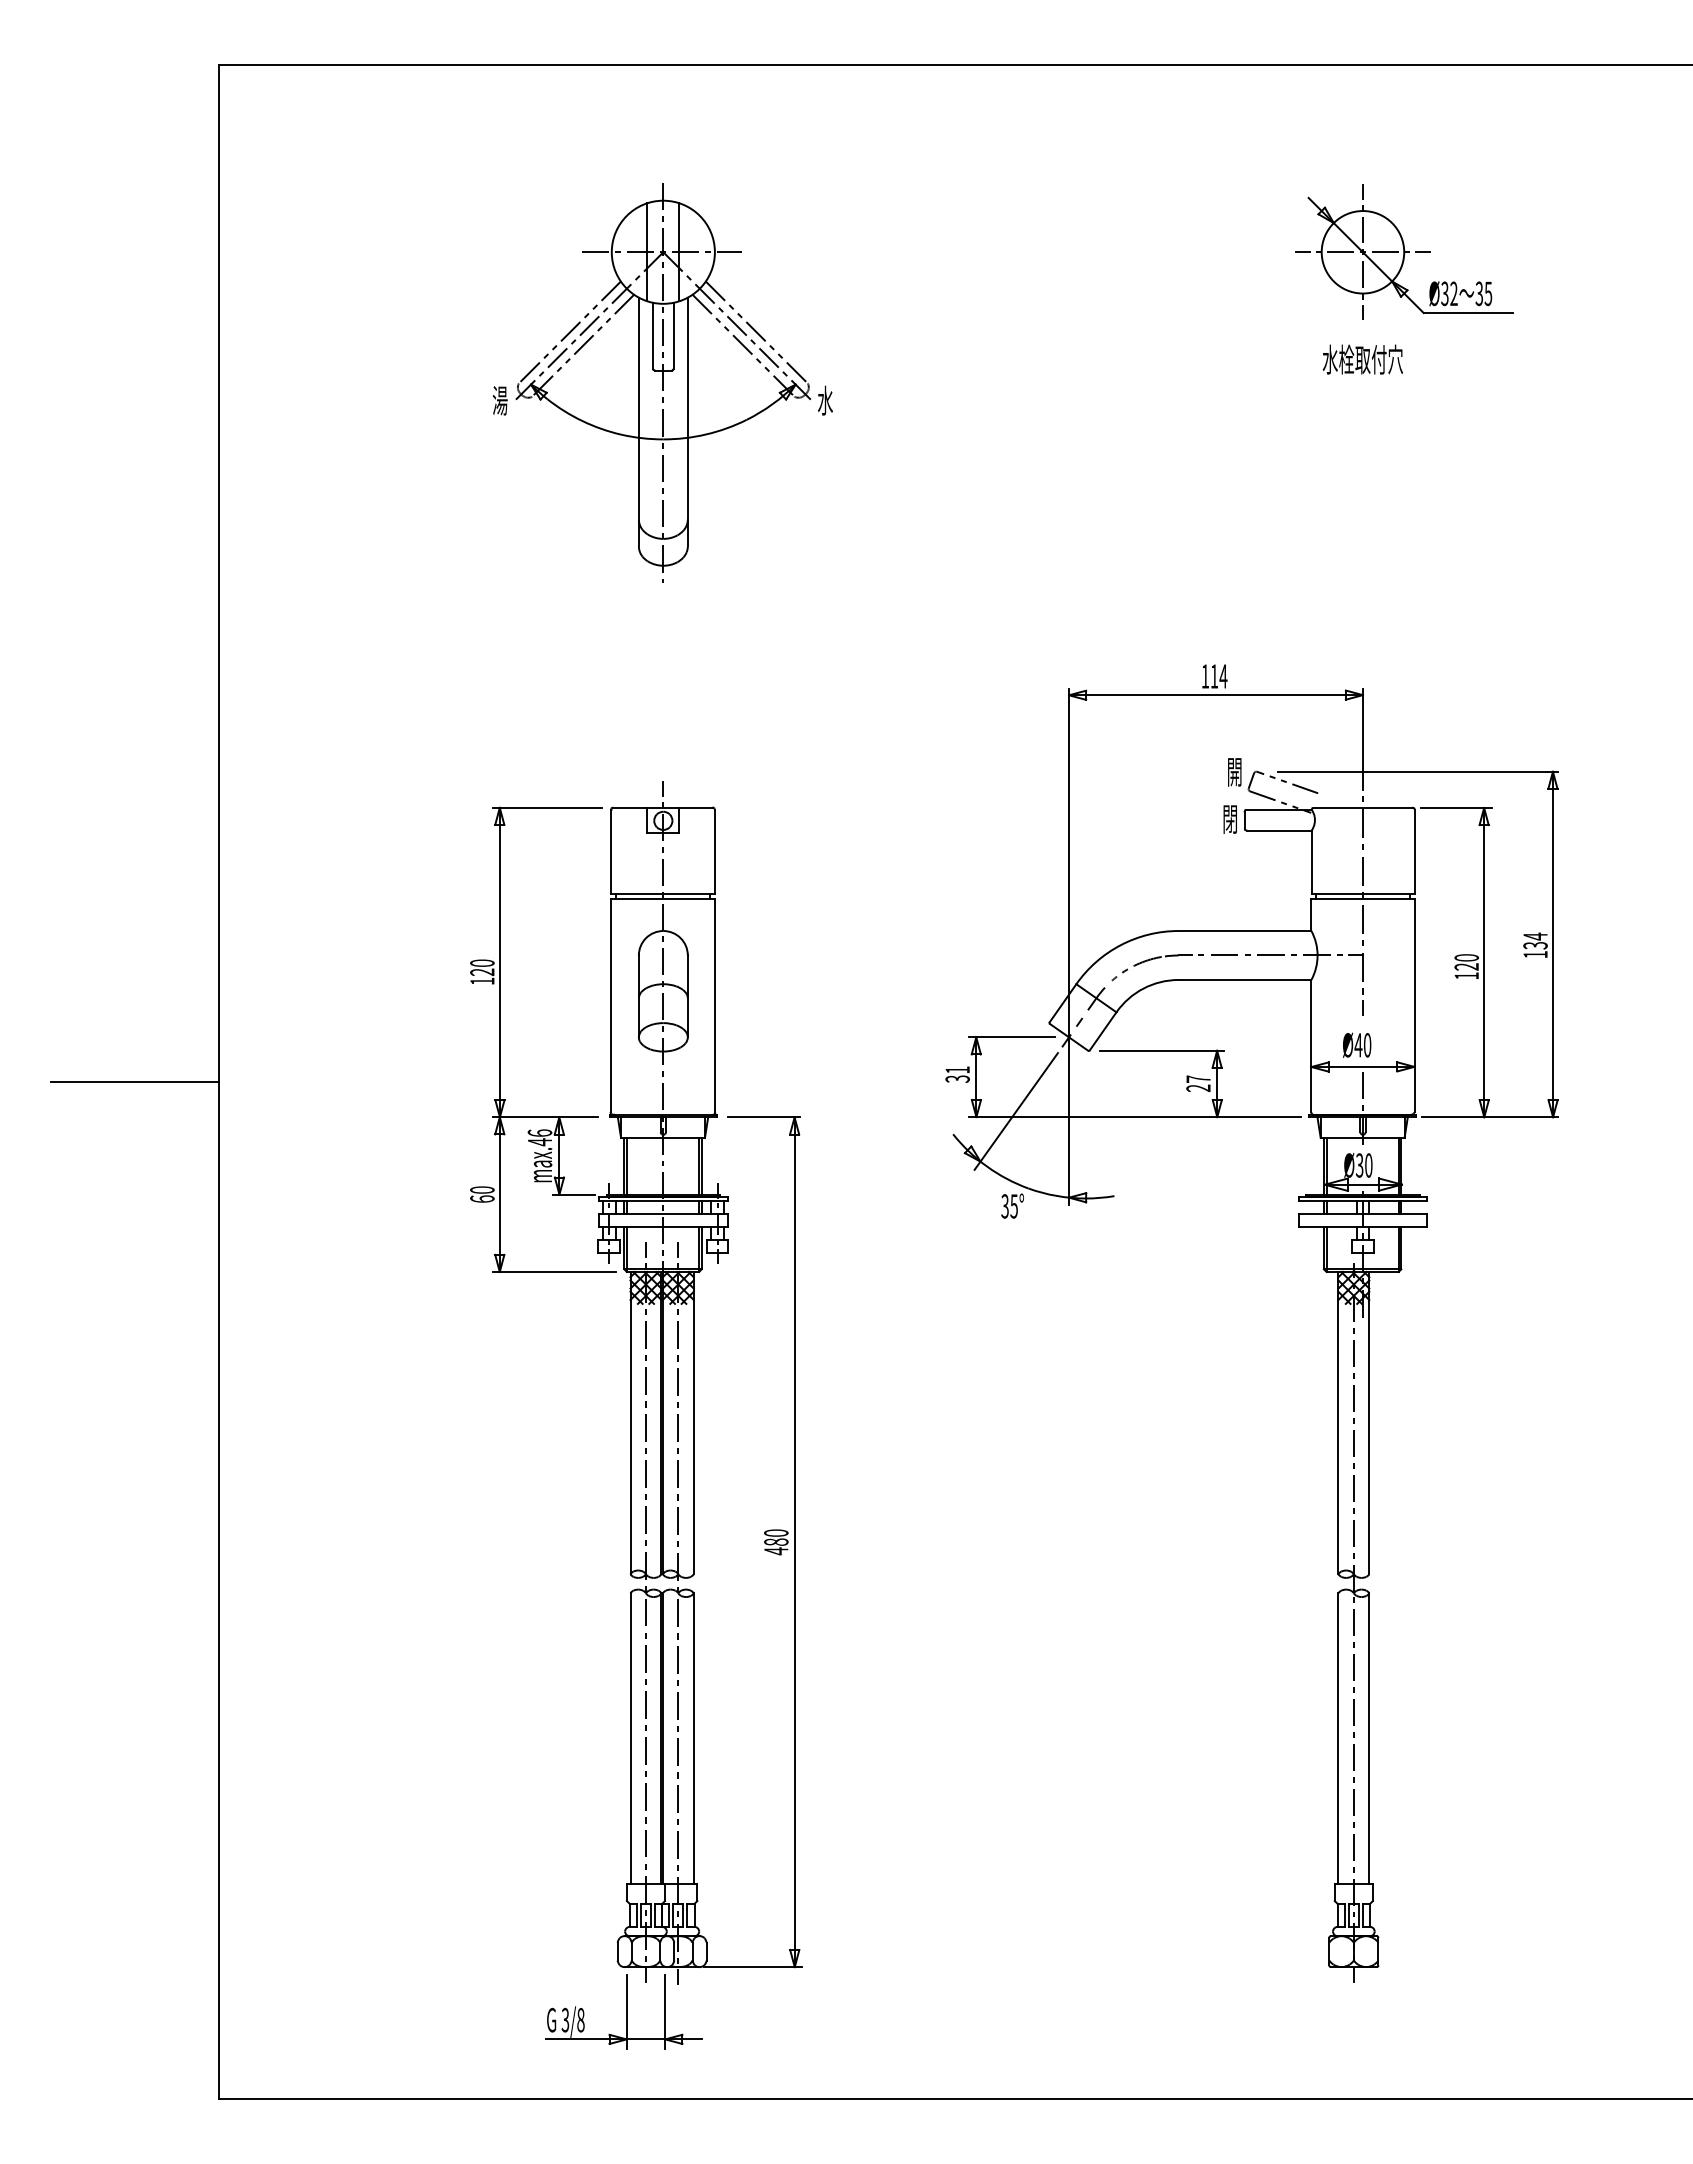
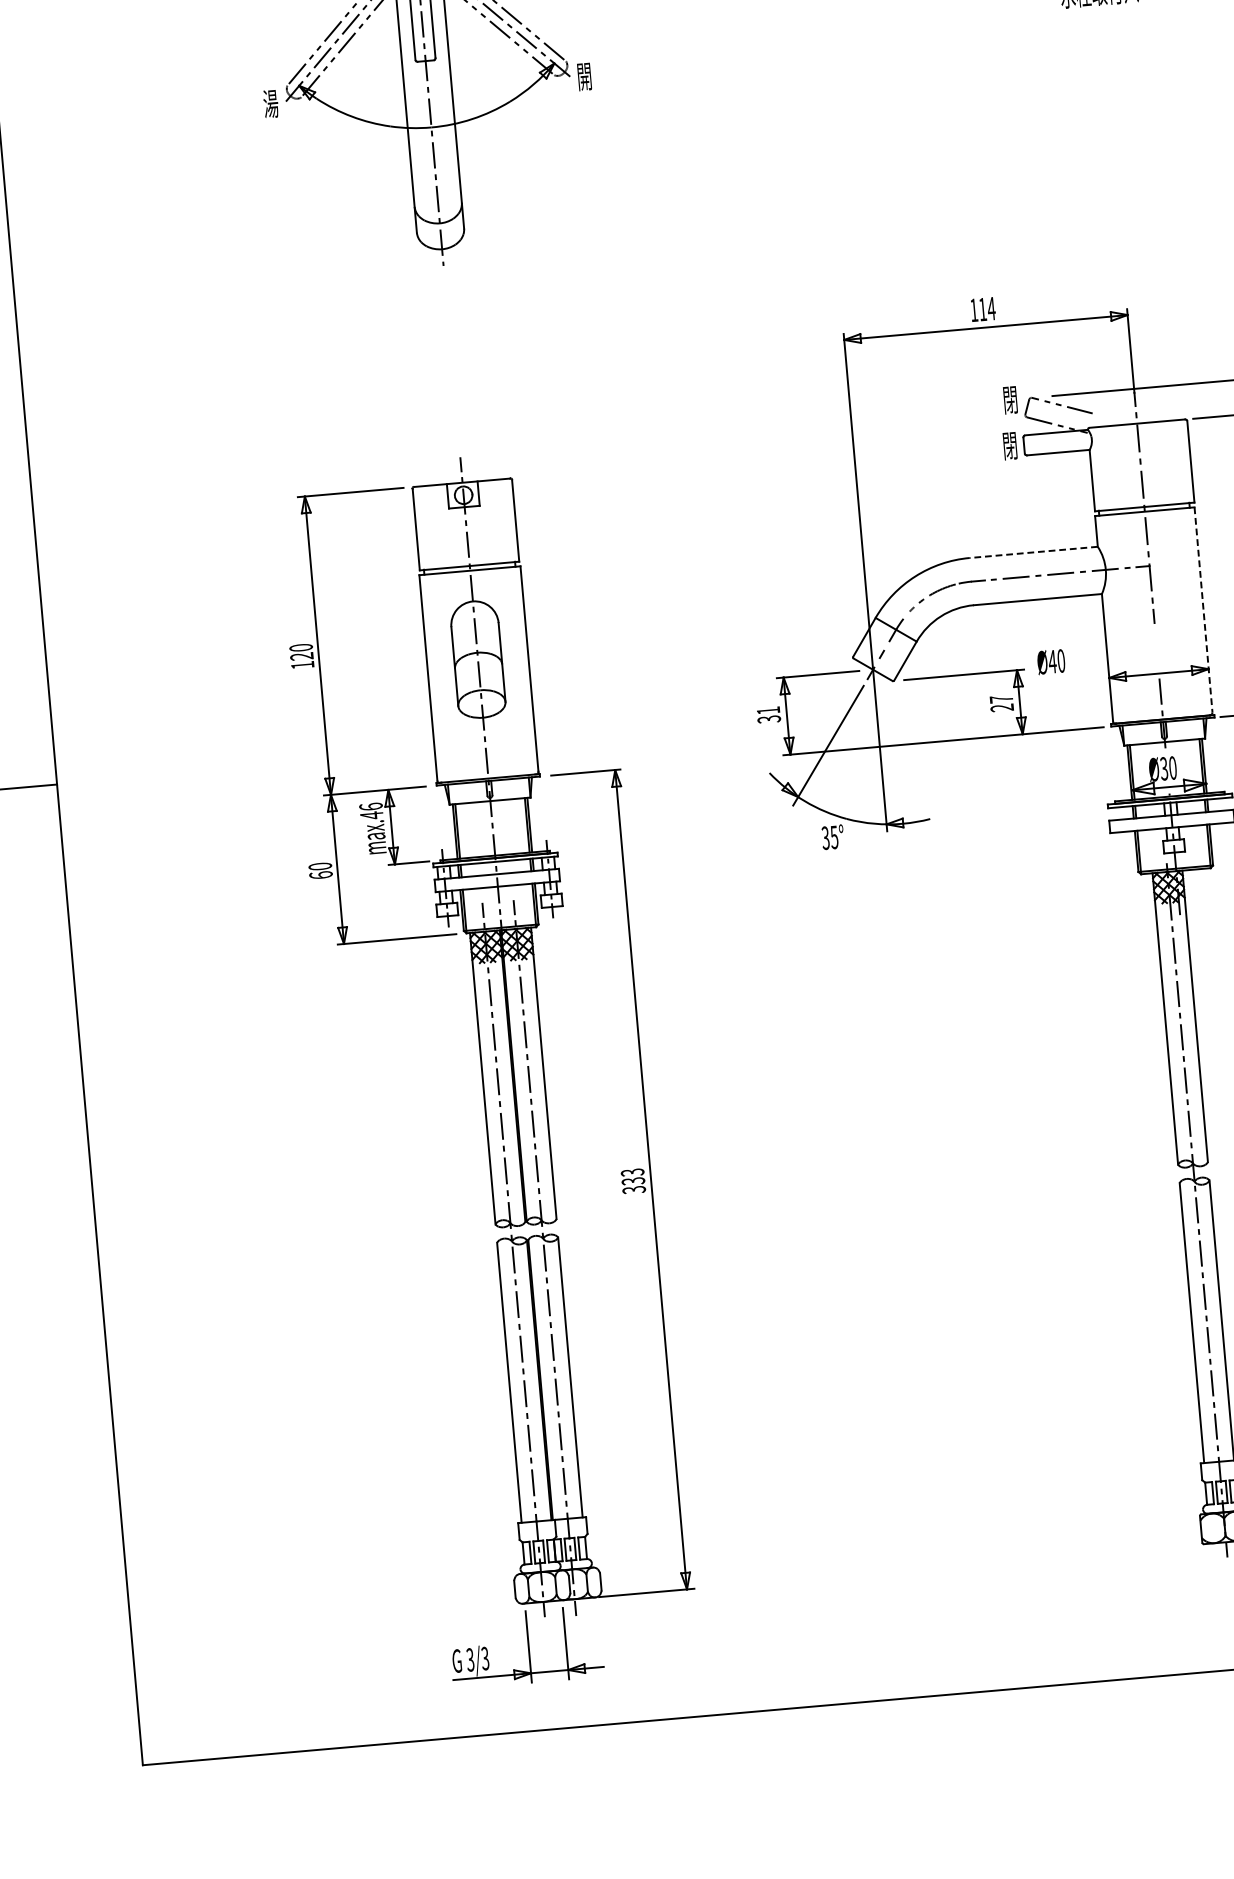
text: (825, 400) -> (584, 76), 水 -> 開
text: (1234, 774) -> (1010, 402), 開 -> 閉
line: (1244, 931) -> (1033, 552), solid -> dashed
line: (1414, 1006) -> (1203, 610), solid -> dashed
text: (1357, 1044) -> (1051, 661), moved
text: (776, 1542) -> (633, 1181), 480 -> 333
text: (580, 2019) -> (484, 1658), 3/8 -> 3/3

